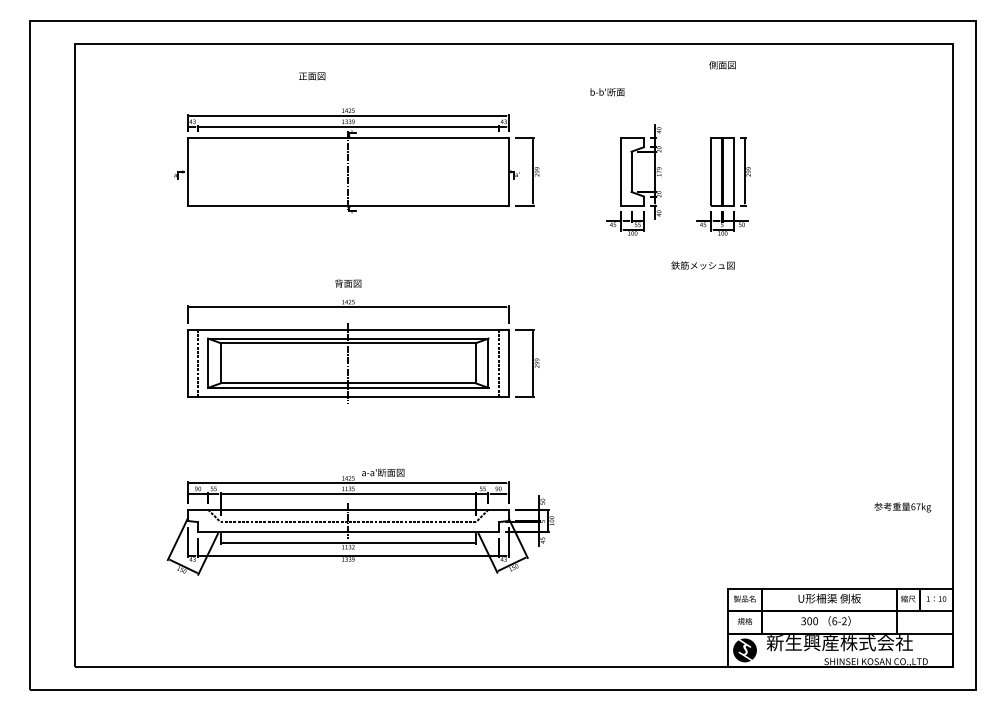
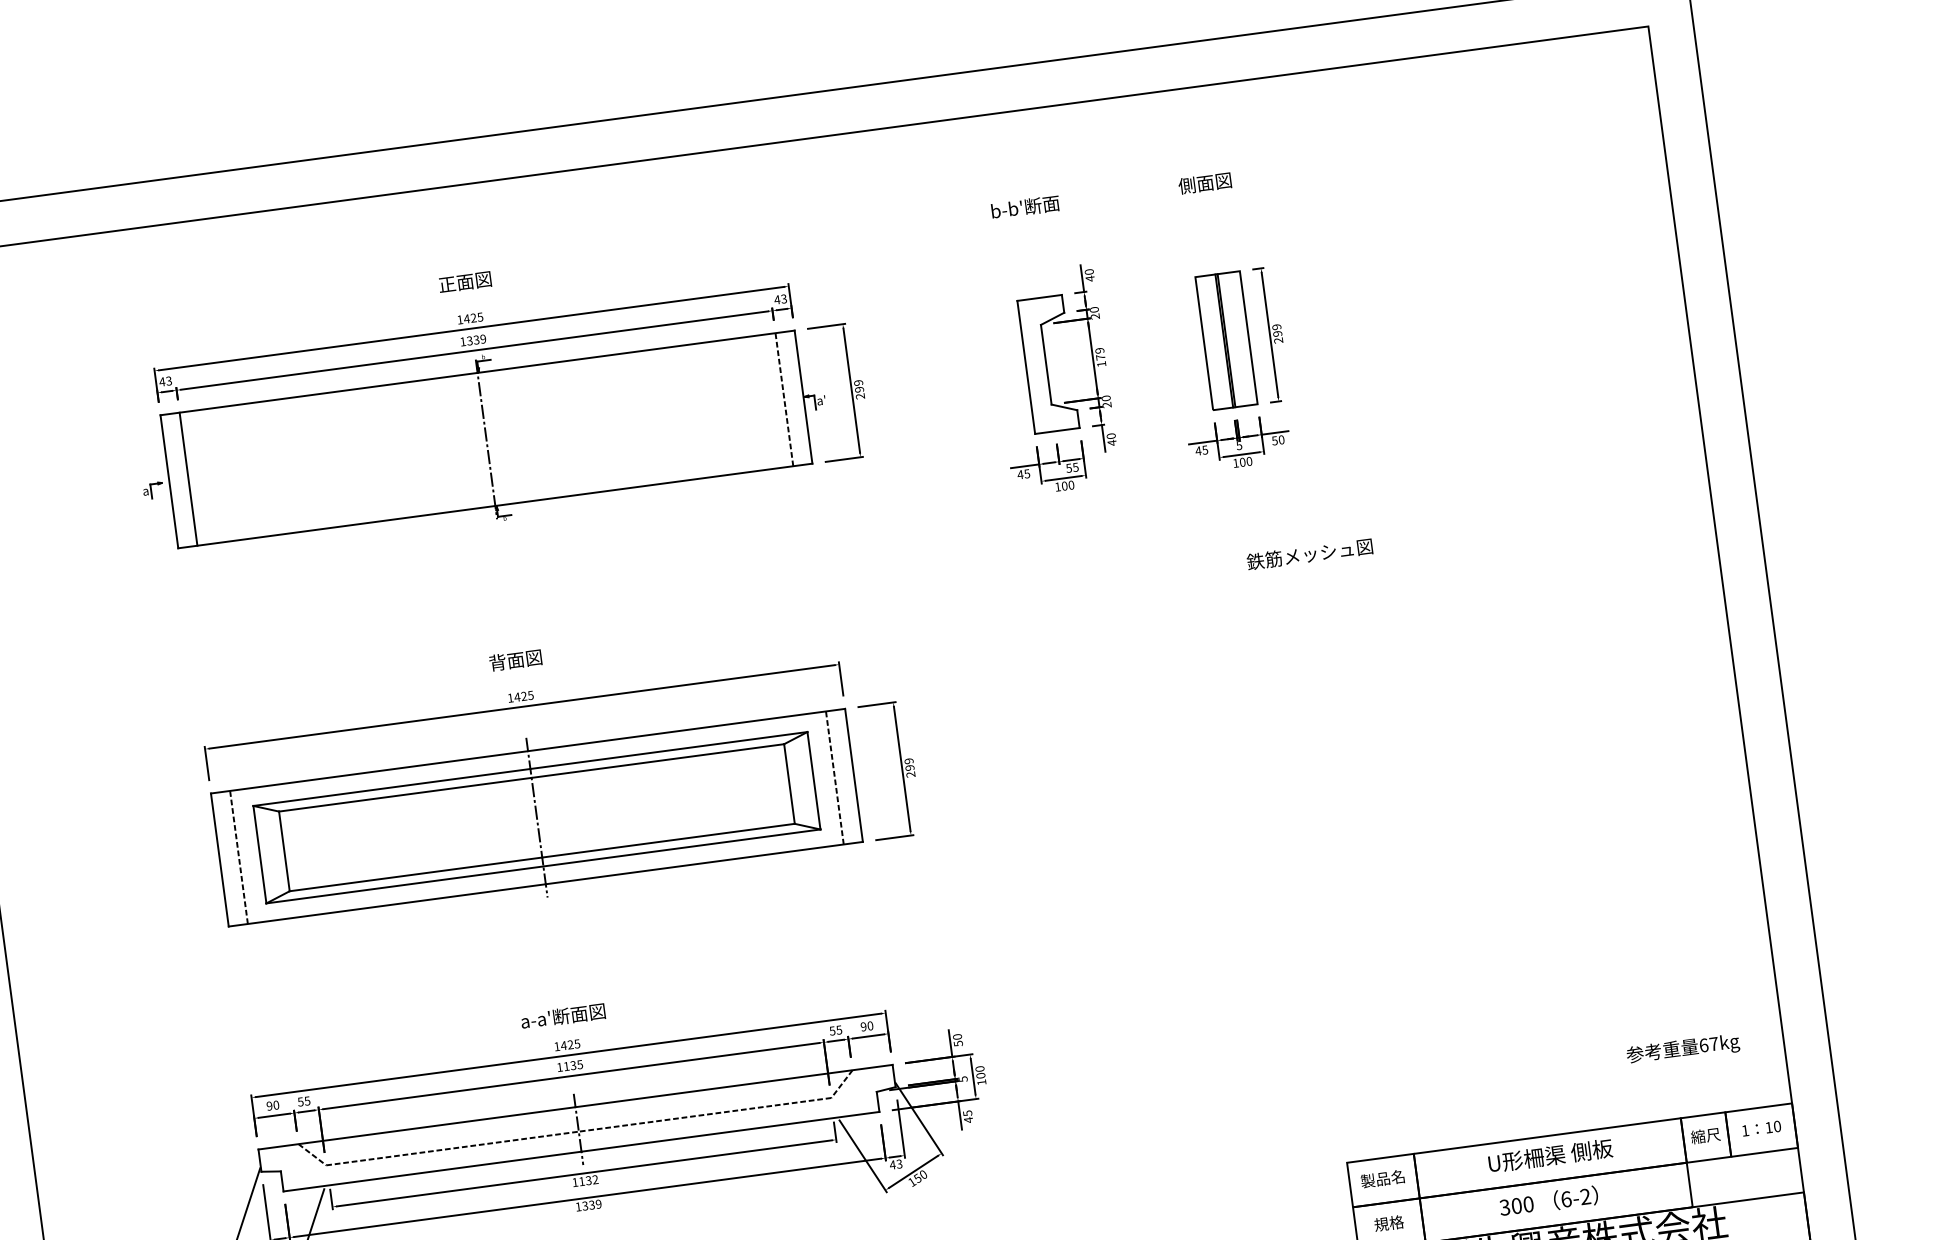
text: (722, 65) -> (1205, 183), moved
text: (312, 76) -> (465, 282), moved
text: (607, 92) -> (1025, 207), moved
line: (197, 171) -> (188, 478), added
line: (499, 171) -> (785, 398), added
text: (702, 265) -> (1308, 554), moved
text: (383, 472) -> (563, 1015), moved
text: (902, 507) -> (1682, 1049), moved

